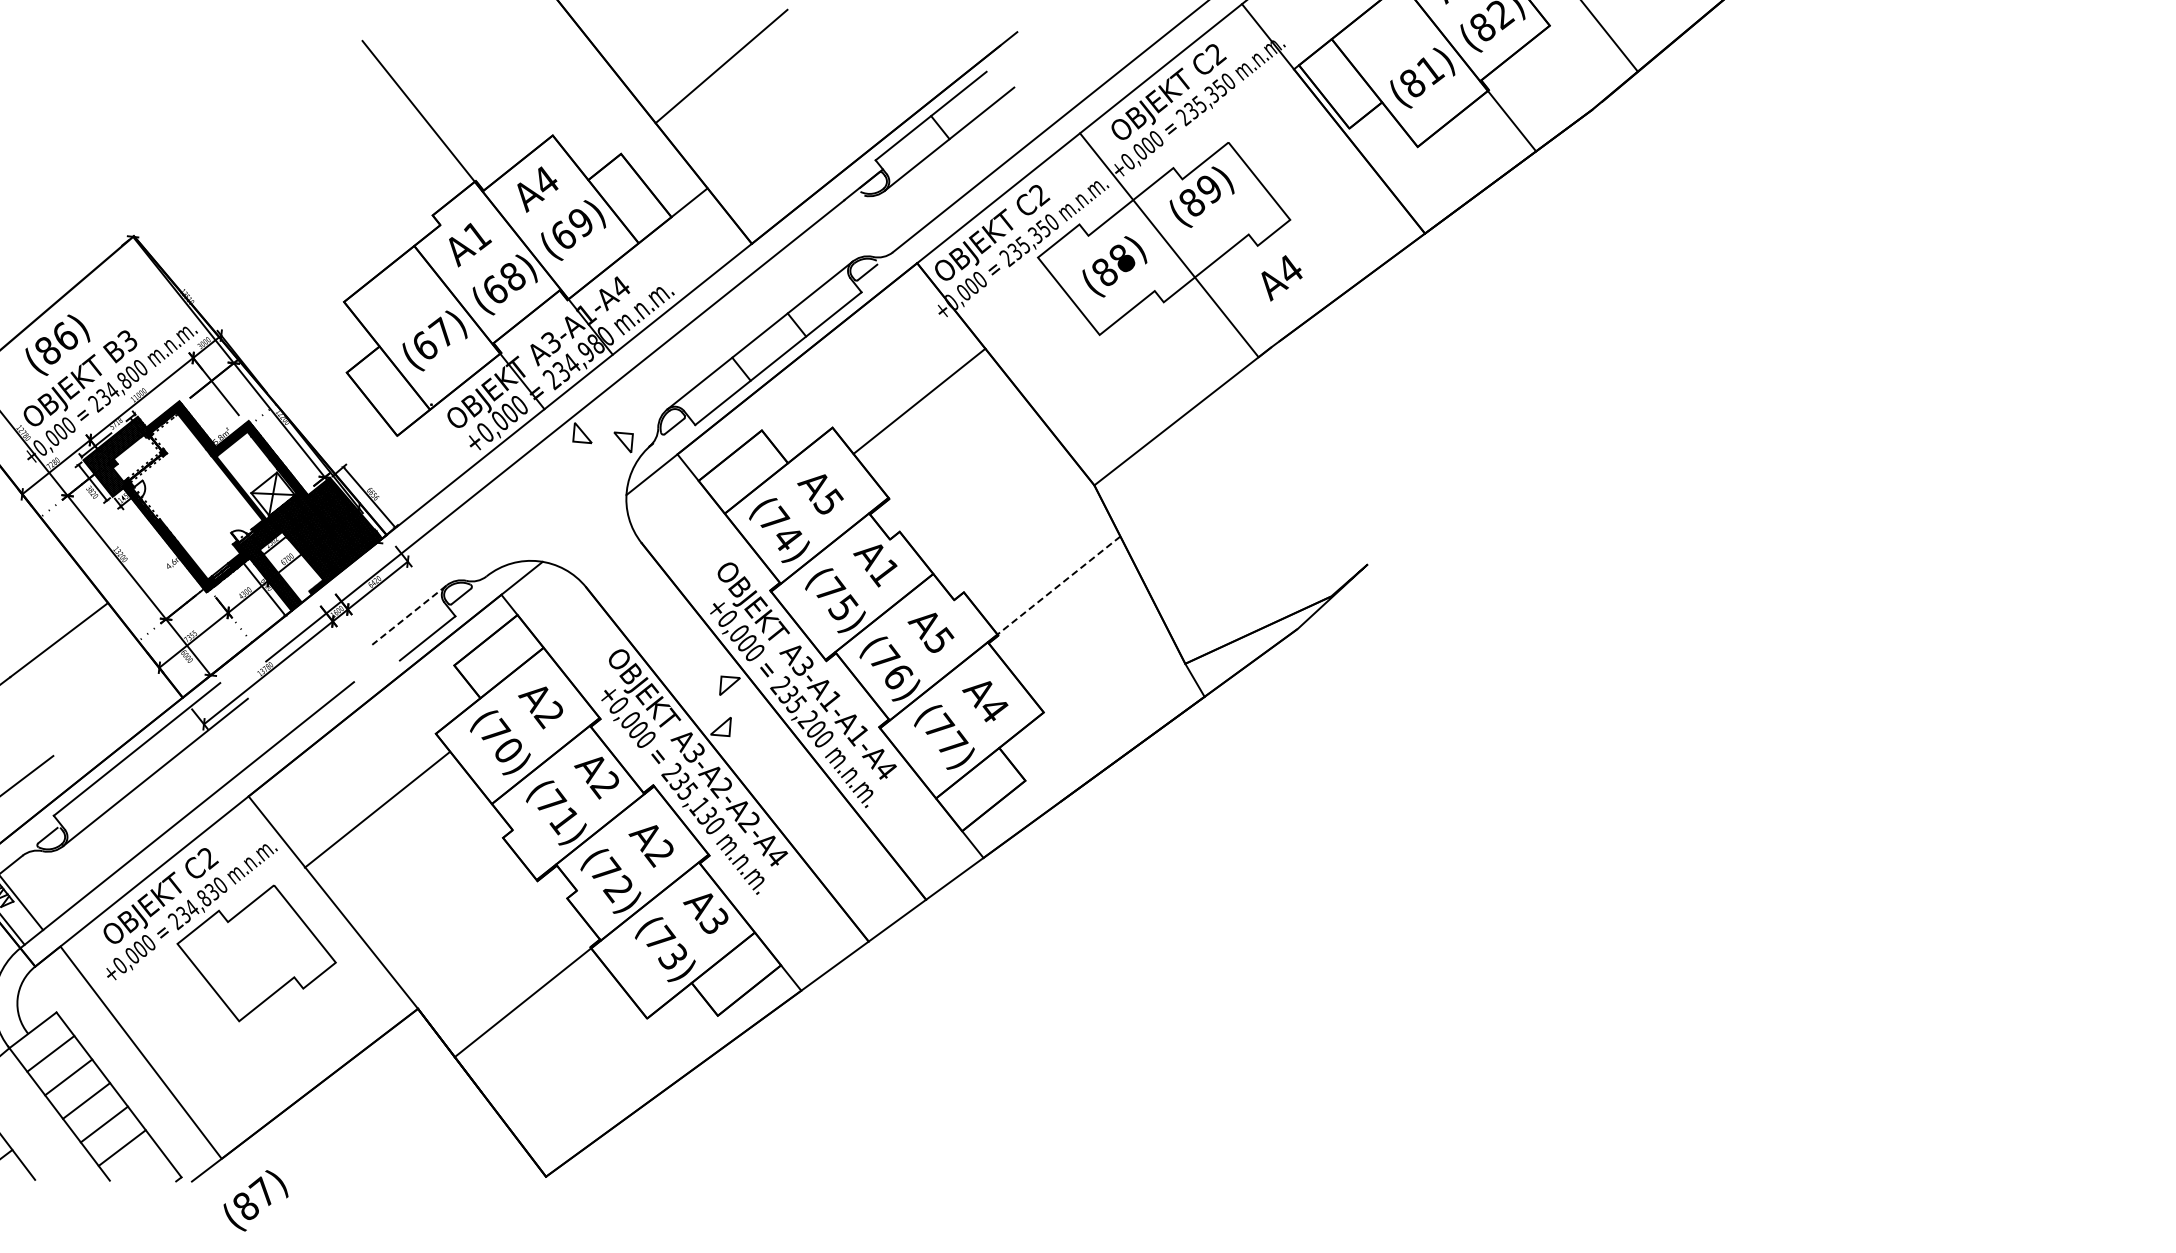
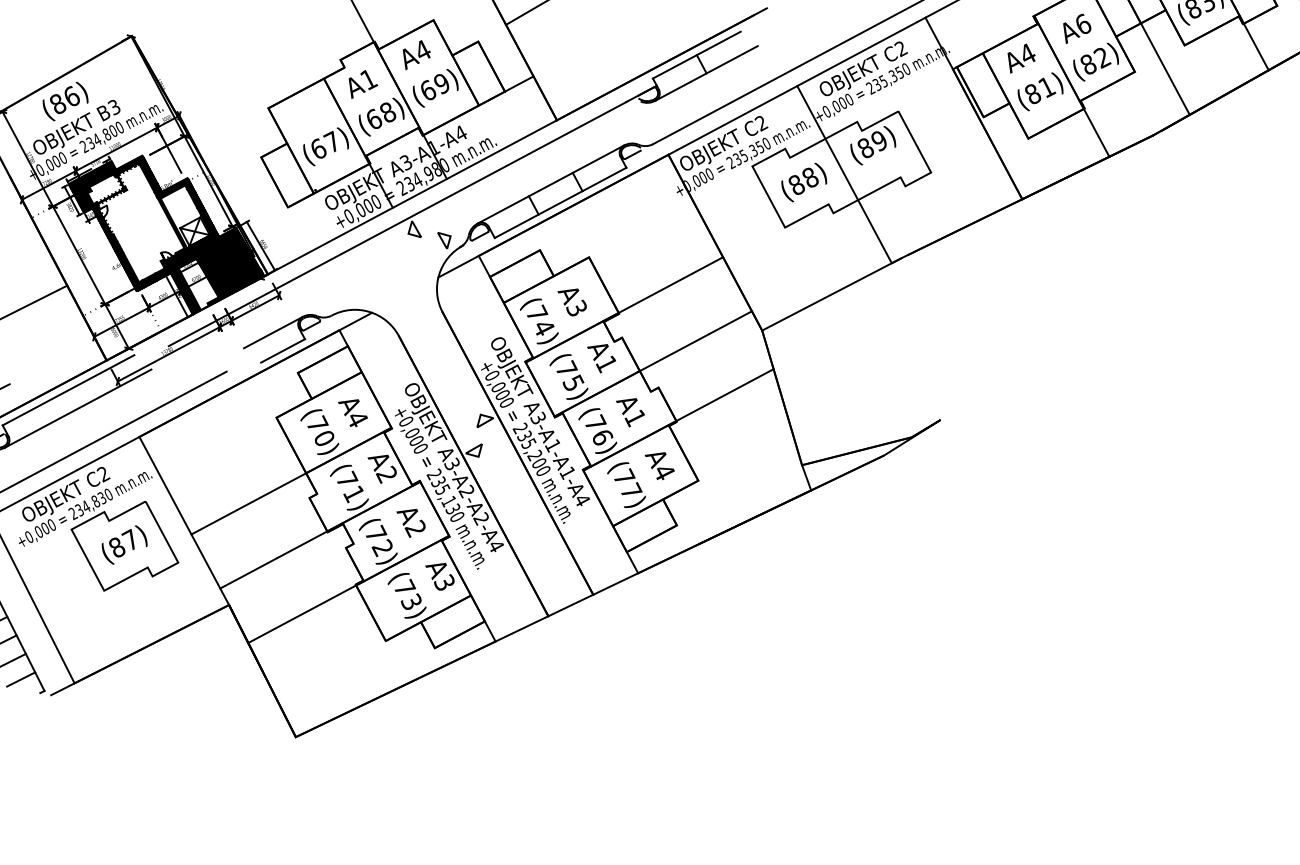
text: (1281, 278) -> (1020, 59), moved
line: (919, 400) -> (670, 284), moved
text: (828, 501) -> (576, 307), A5 -> A3
line: (1003, 517) -> (695, 341), added
line: (1058, 585) -> (724, 395), dashed -> solid
line: (408, 615) -> (272, 332), dashed -> solid
text: (938, 641) -> (634, 418), A5 -> A1
text: (548, 714) -> (356, 418), A2 -> A4
line: (376, 809) -> (248, 503), moved
line: (468, 933) -> (273, 559), added
line: (145, 1166) -> (21, 678), added
text: (255, 1200) -> (124, 544), moved

